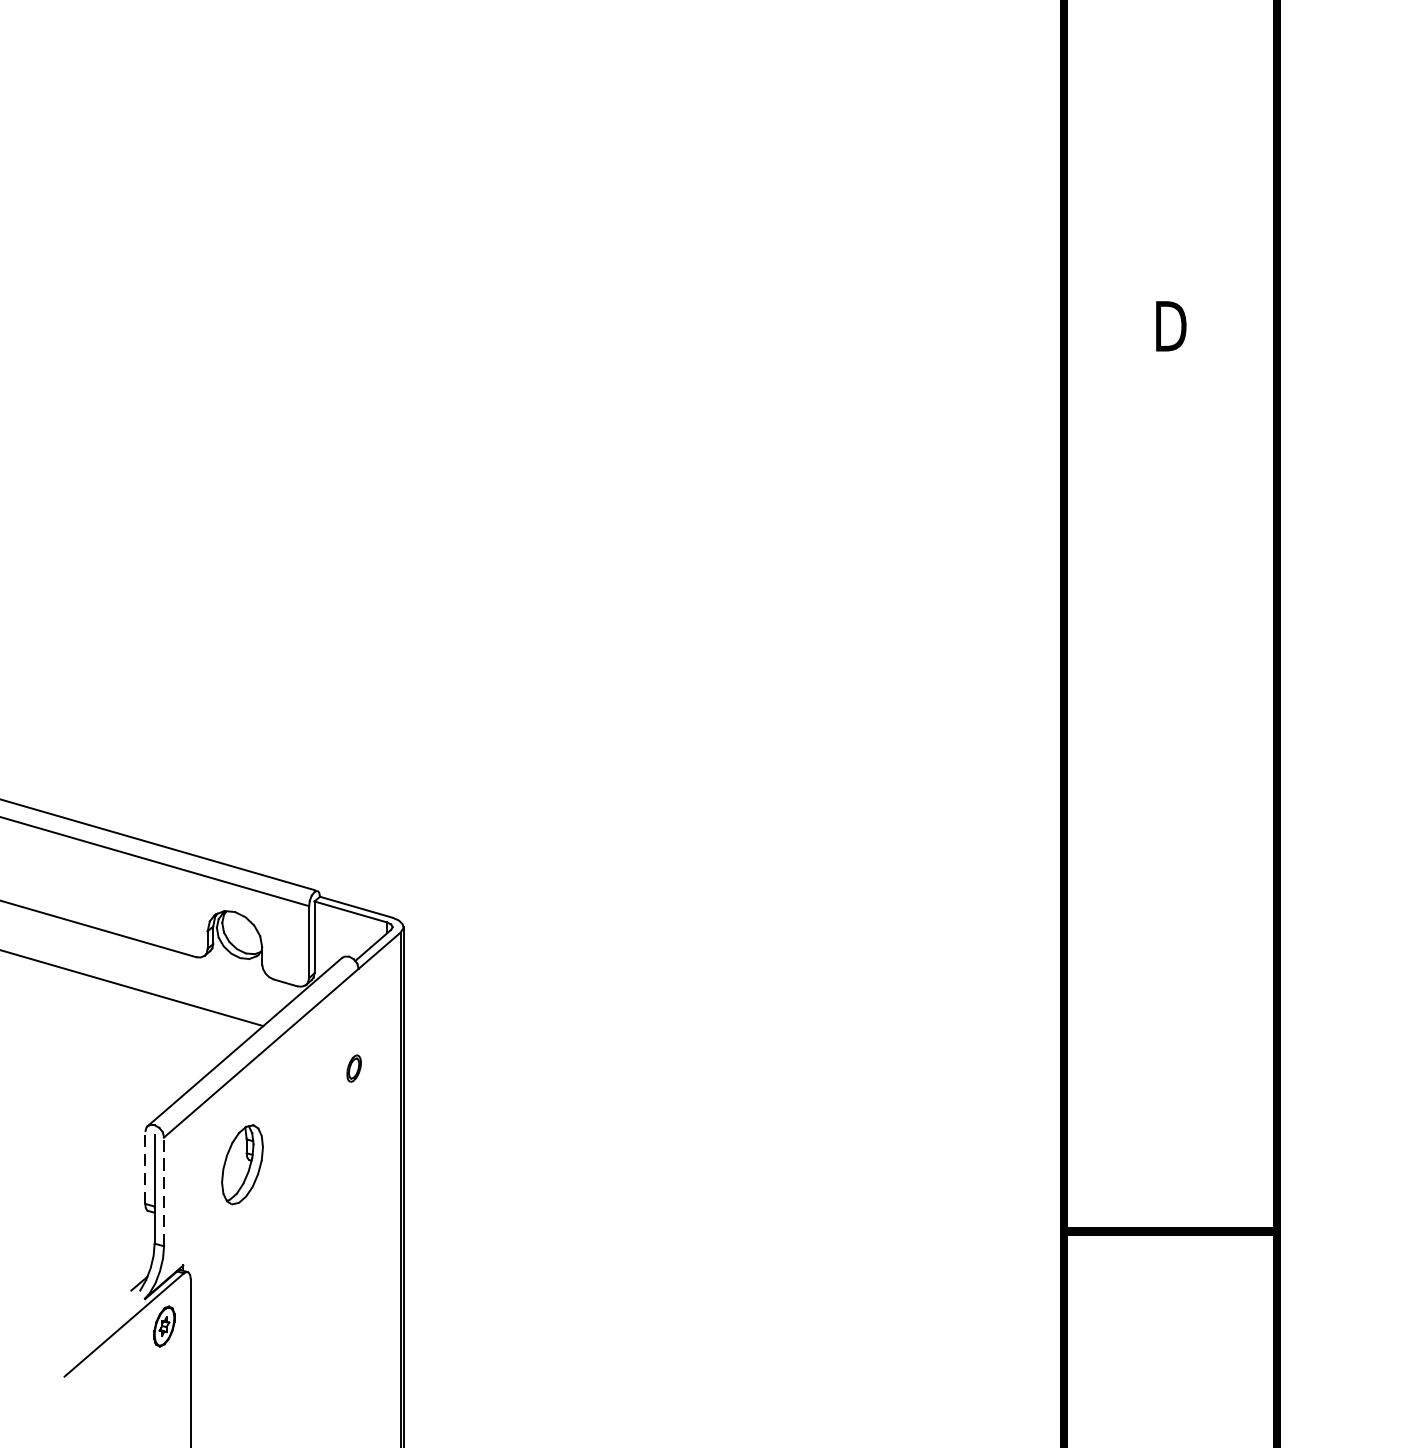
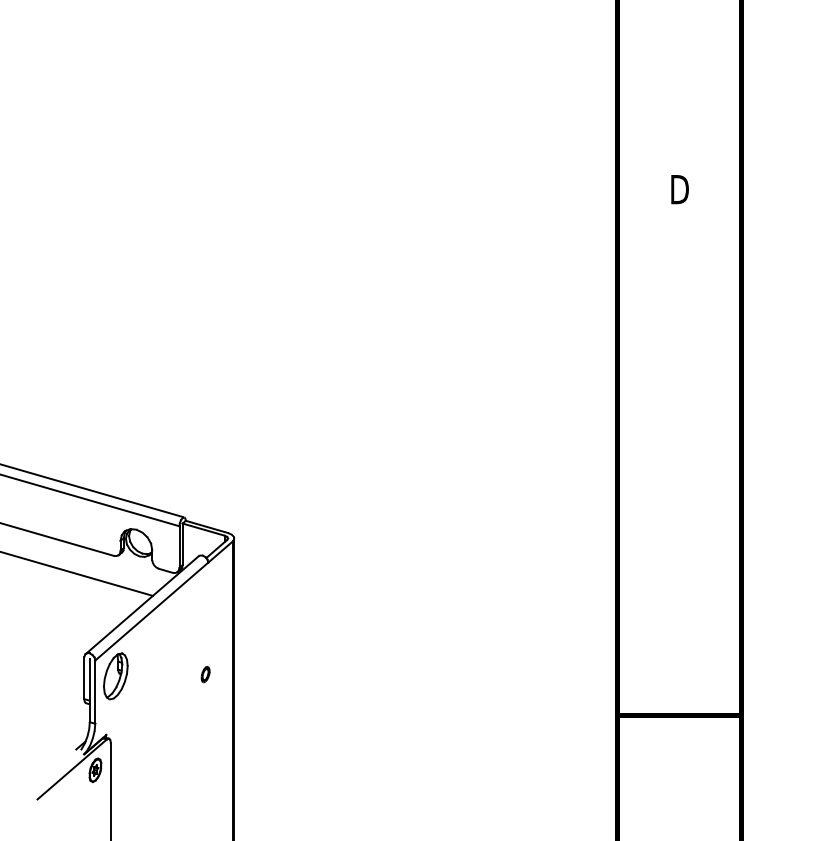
part: (353, 1068) -> (205, 674), moved
part: (241, 1164) -> (115, 676), moved
line: (145, 1168) -> (84, 678), dashed -> solid
line: (164, 1192) -> (95, 692), dashed -> solid

